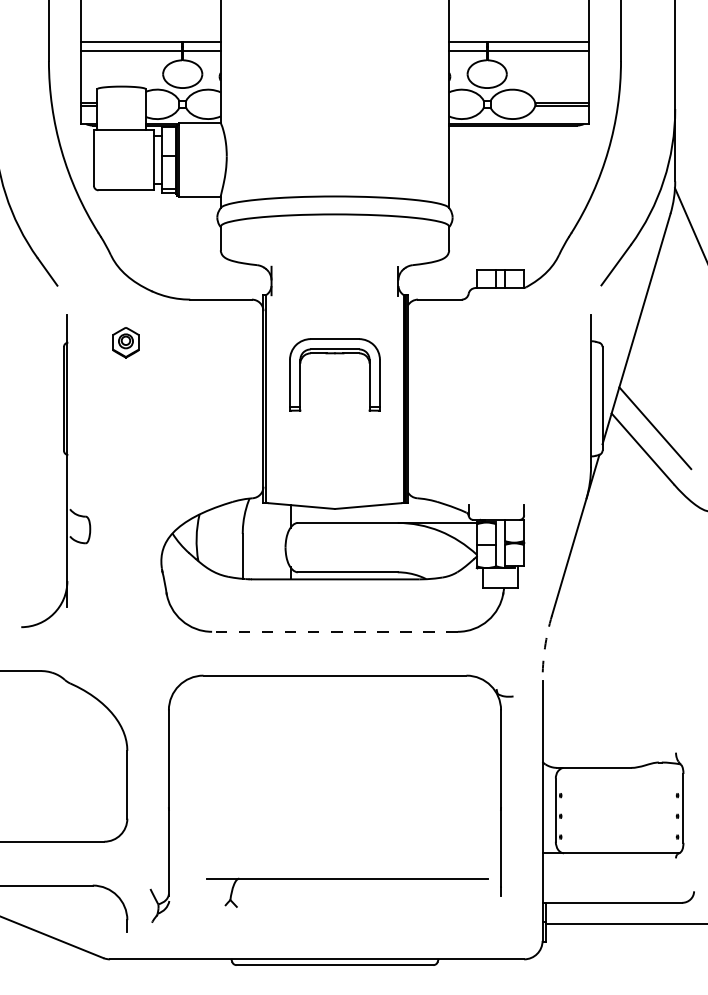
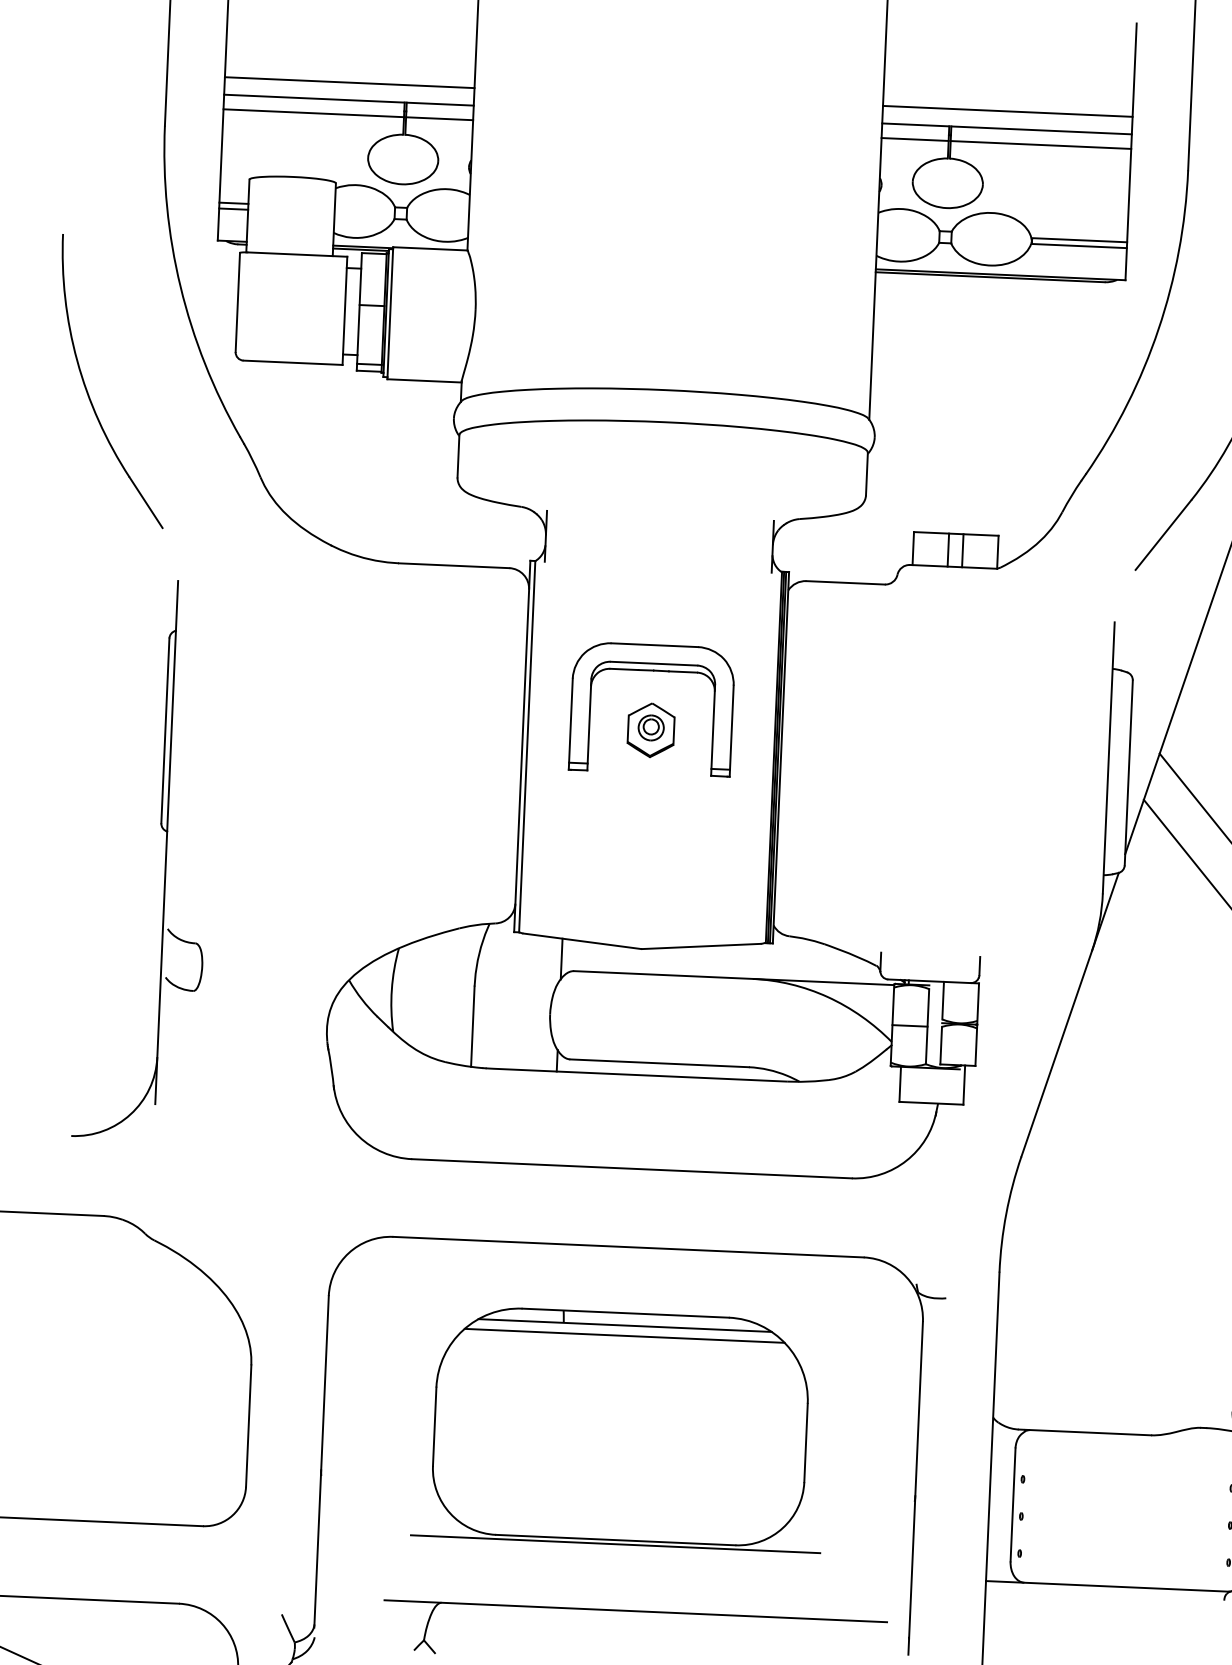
line: (150, 32) -> (348, 82), added
line: (518, 32) -> (1007, 111), added
part: (125, 342) -> (650, 729), moved
line: (334, 631) -> (631, 1168), dashed -> solid
arc: (544, 647) -> (1005, 1213), dashed -> solid
part: (334, 776) -> (619, 1427), added

